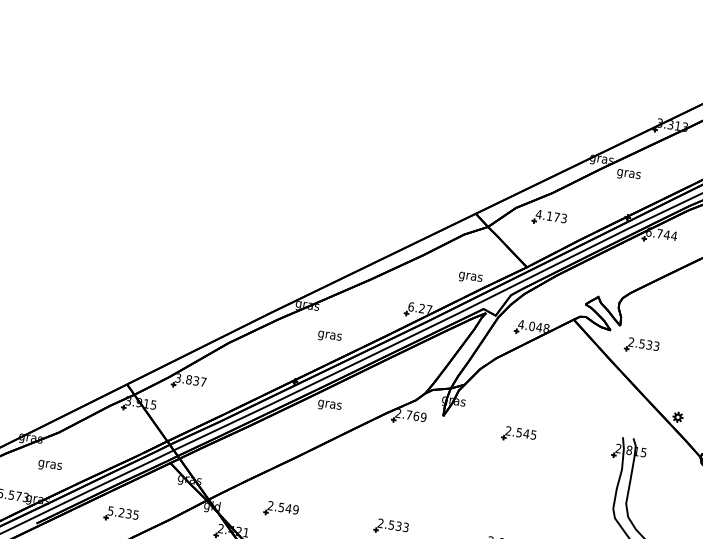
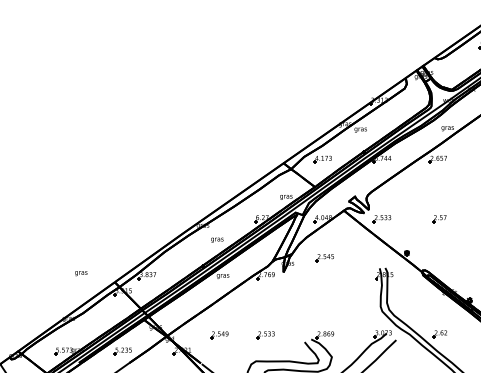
part: (517, 436) -> (324, 258), moved
text: (50, 465) -> (81, 273), moved
part: (281, 510) -> (219, 335), moved

